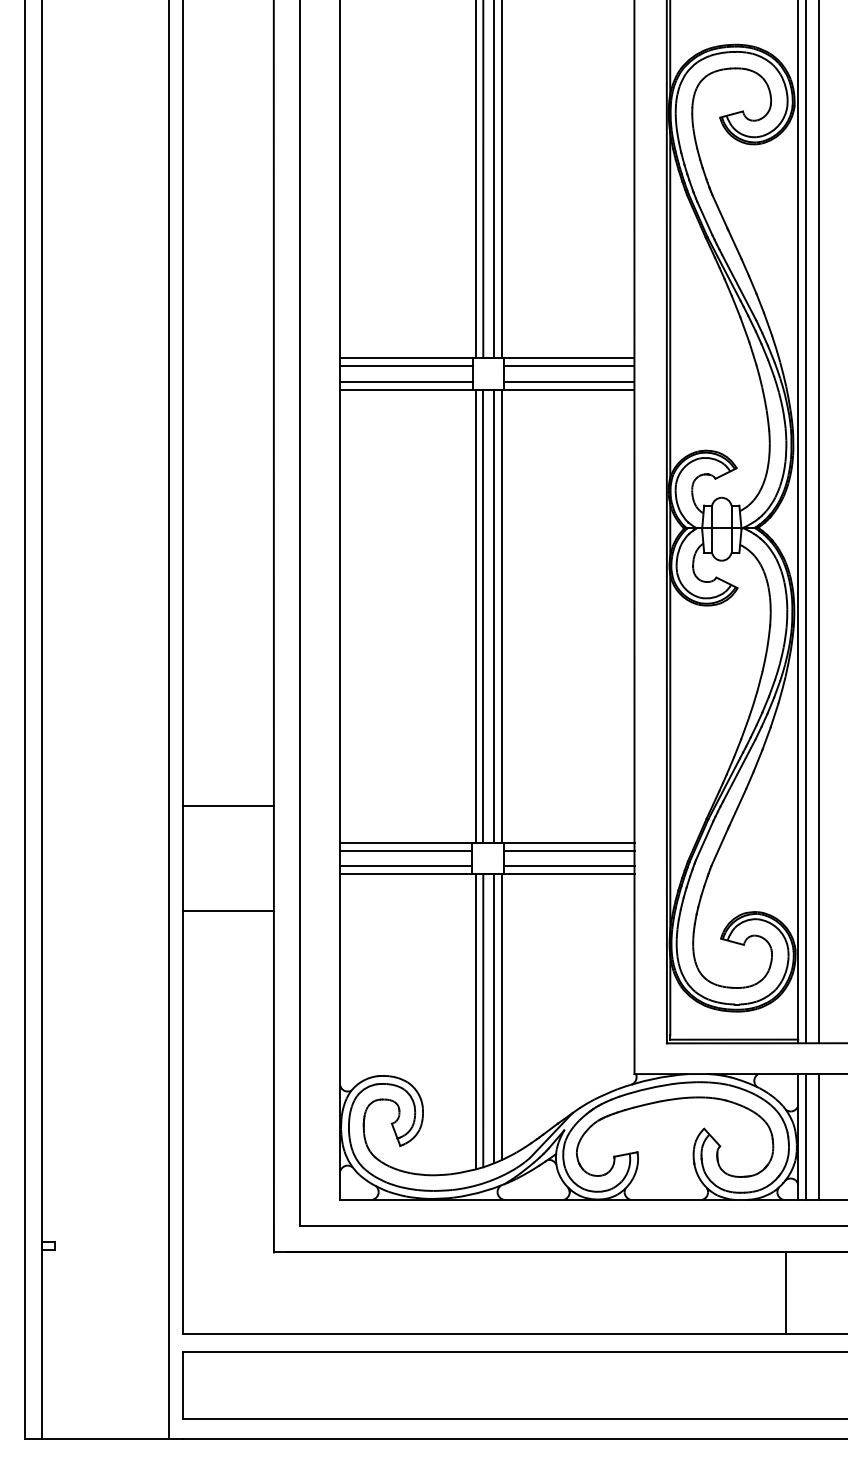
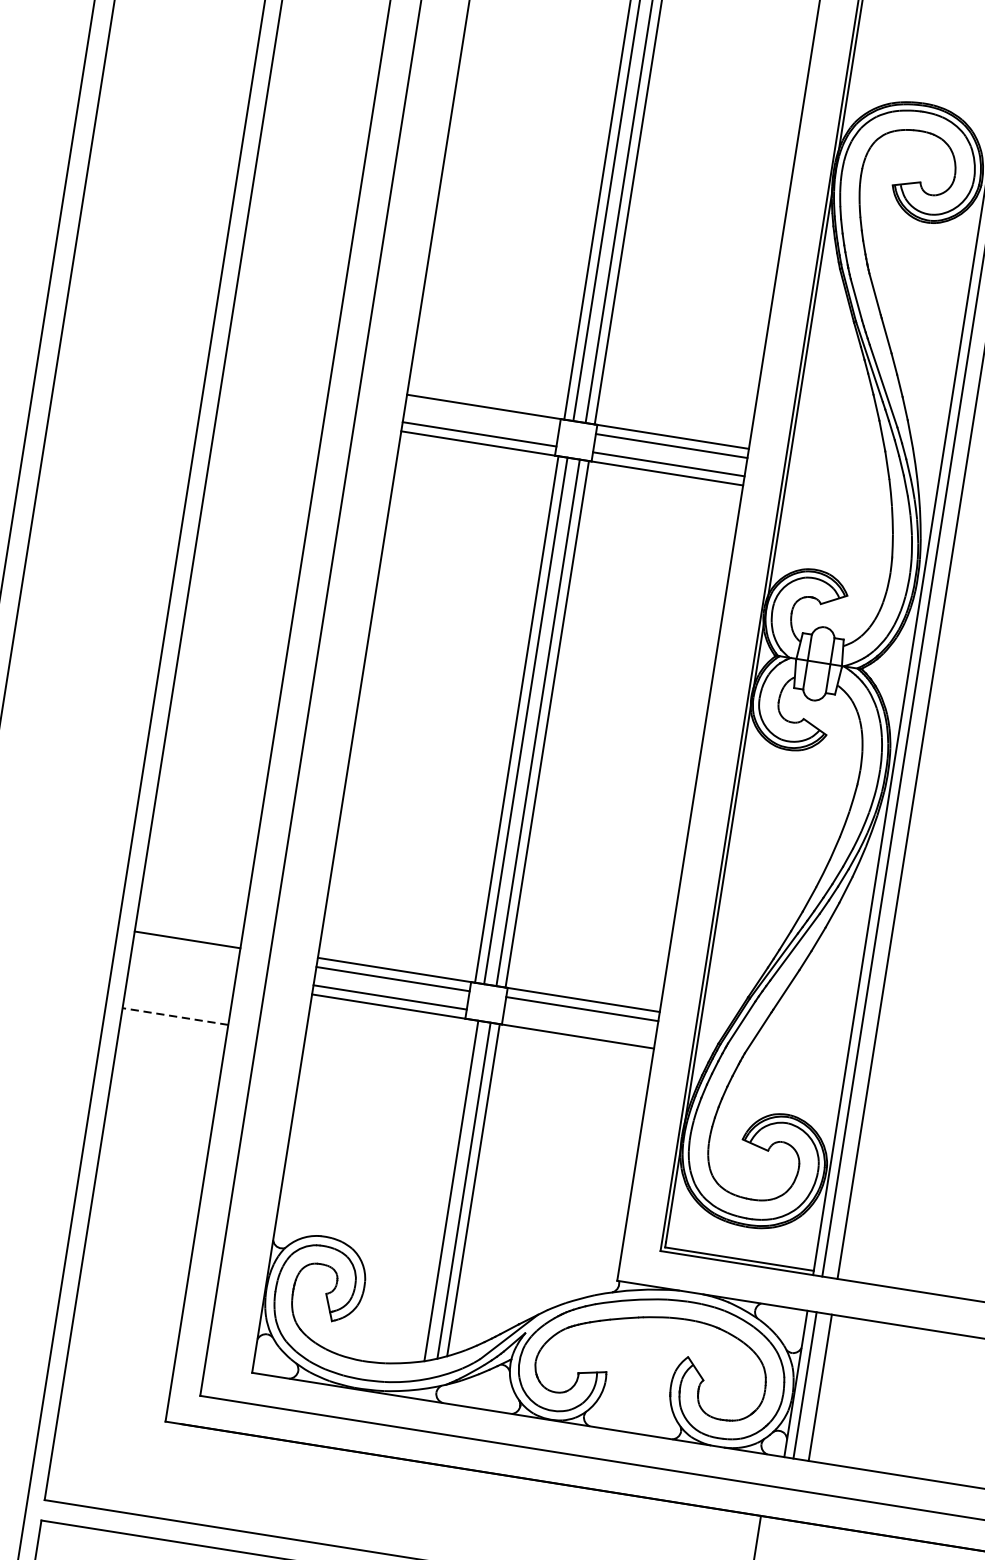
line: (406, 365) -> (482, 415), removed
line: (227, 806) -> (186, 940), moved
line: (568, 866) -> (578, 1027), removed
line: (227, 910) -> (174, 1015), solid -> dashed
line: (475, 1021) -> (442, 1190), removed

